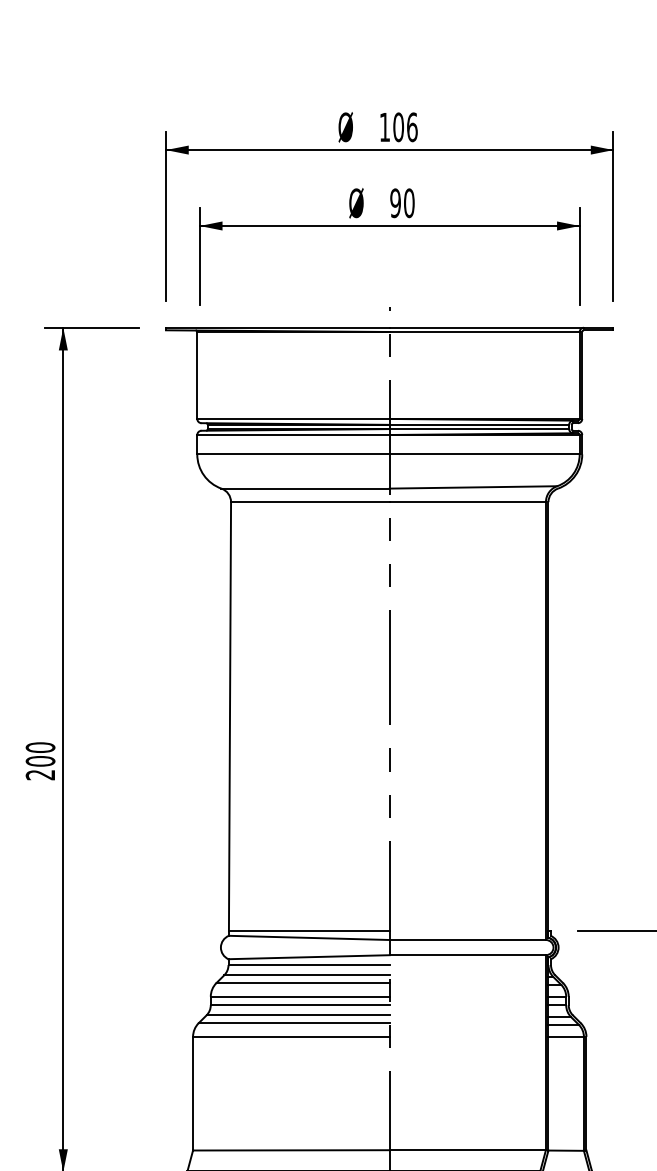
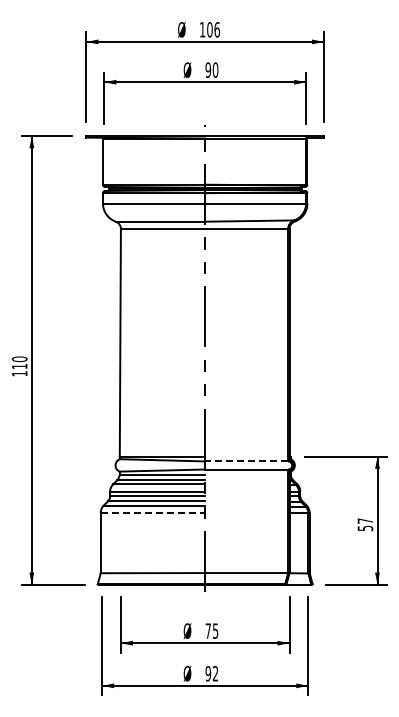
text: (40, 766) -> (19, 369), 200 -> 110
line: (467, 940) -> (246, 461), solid -> dashed
line: (292, 1036) -> (153, 512), solid -> dashed

